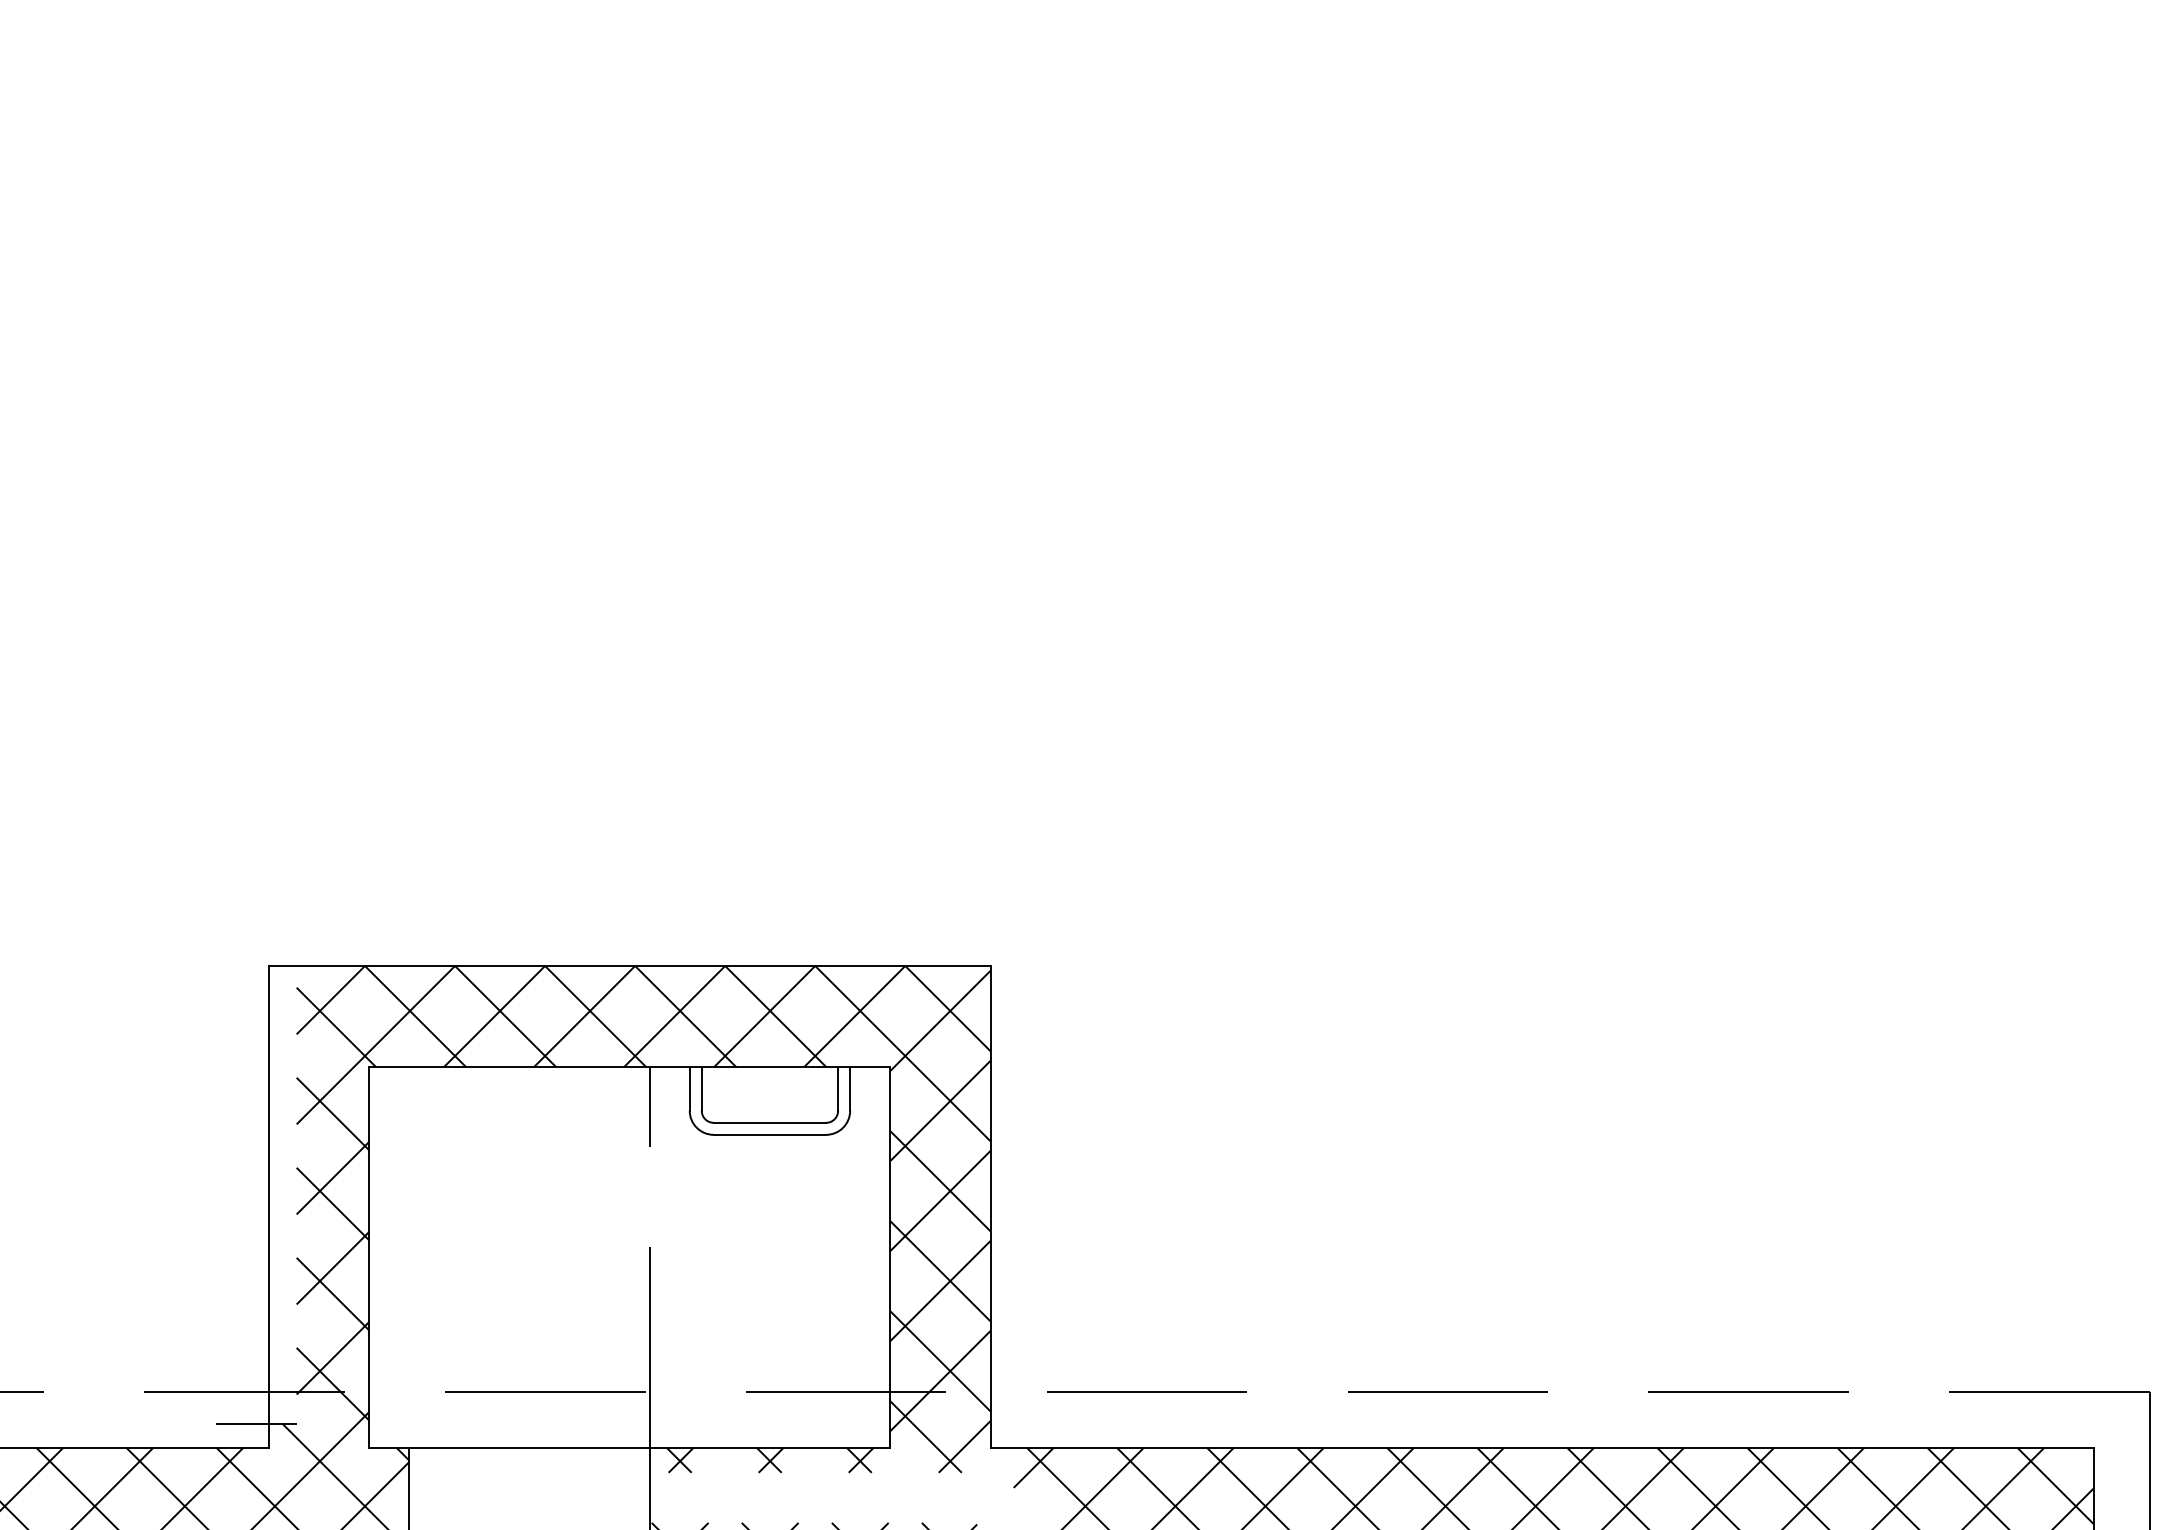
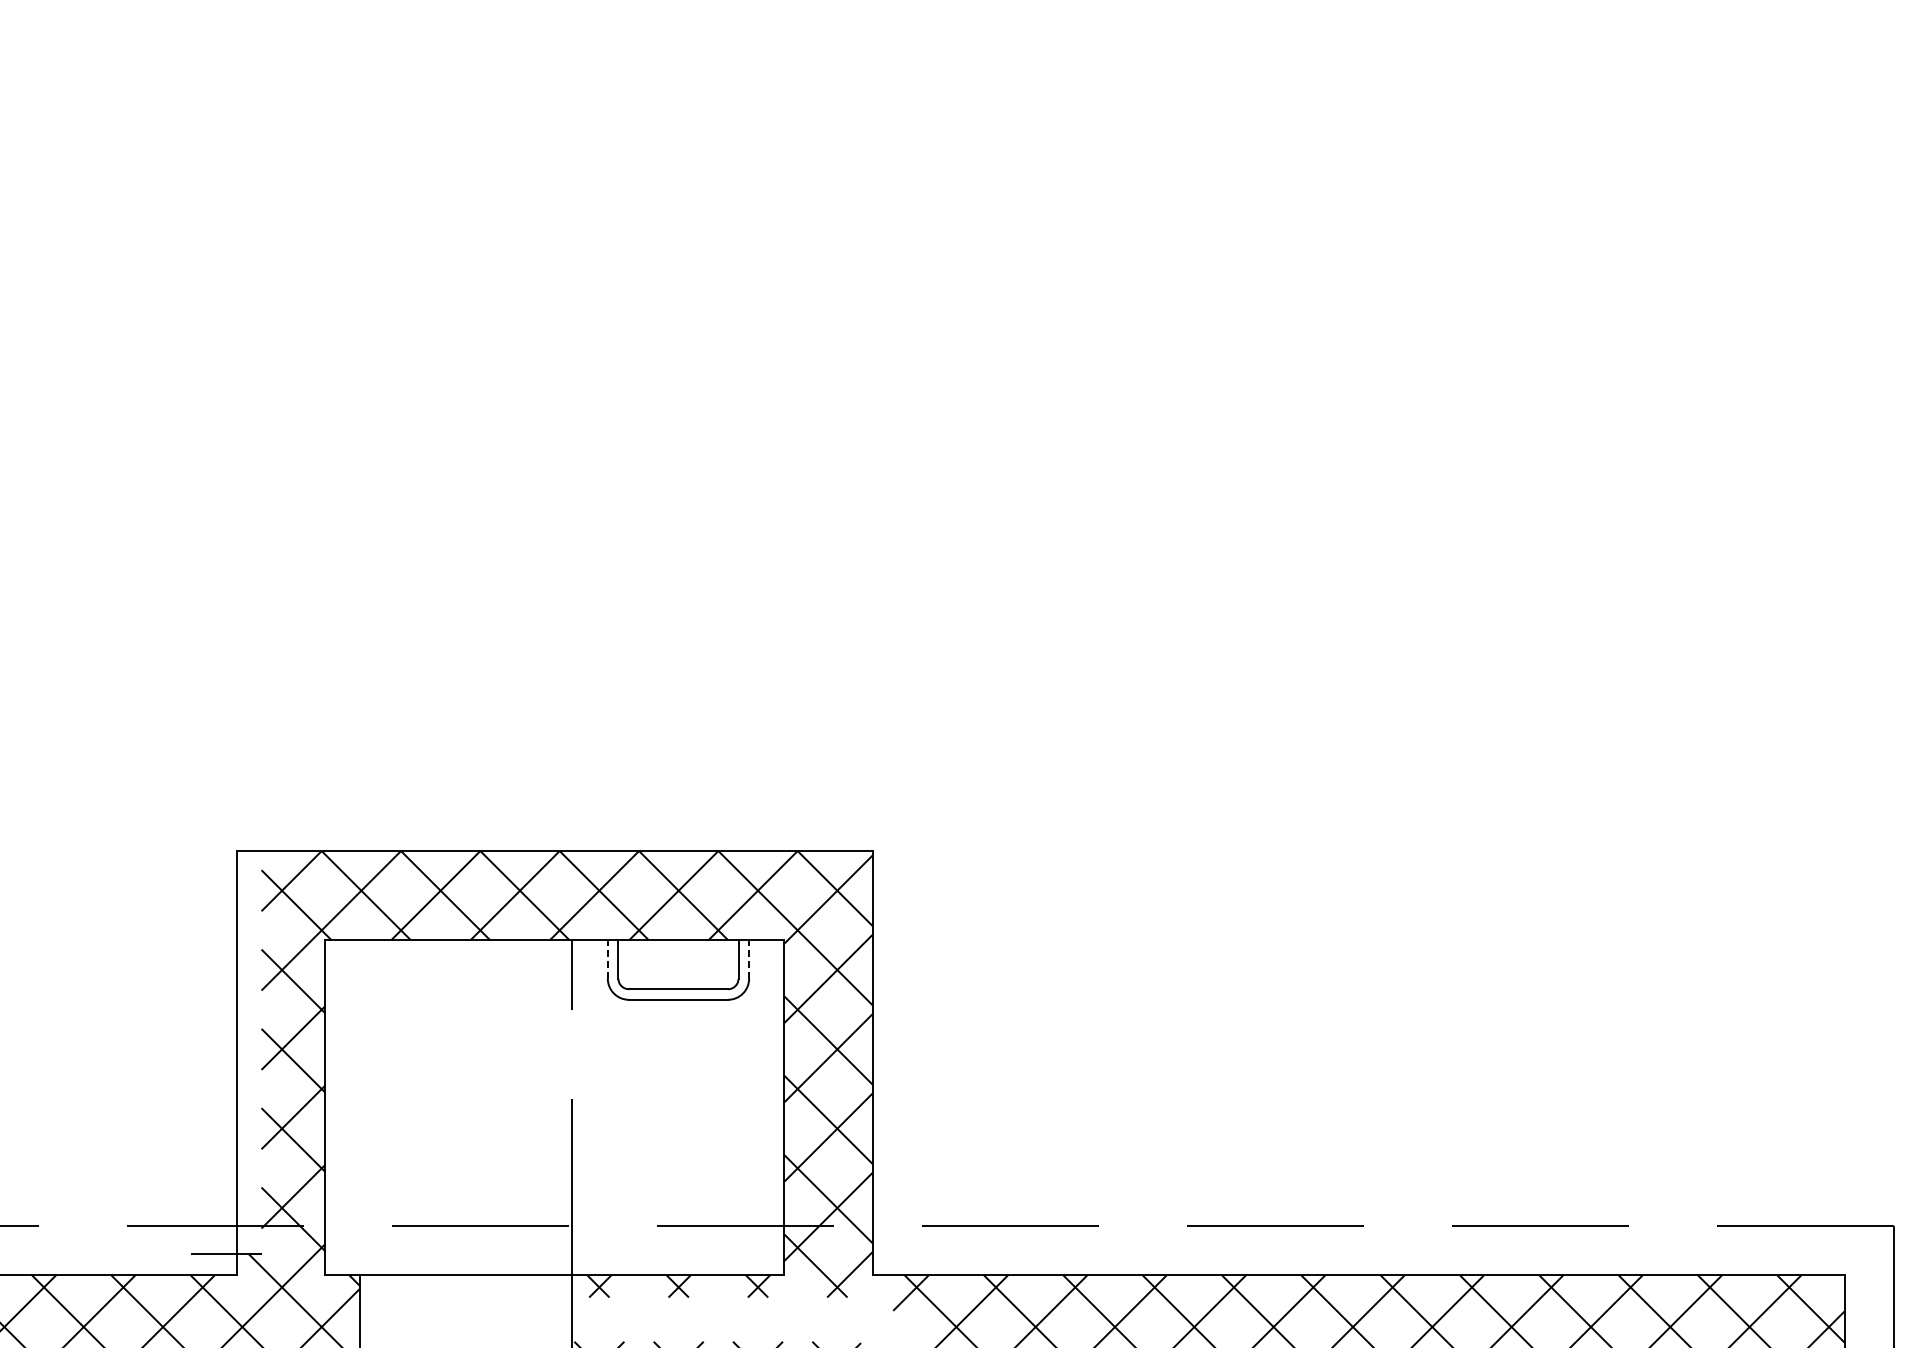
line: (689, 1087) -> (607, 958), solid -> dashed
line: (850, 1087) -> (749, 958), solid -> dashed

